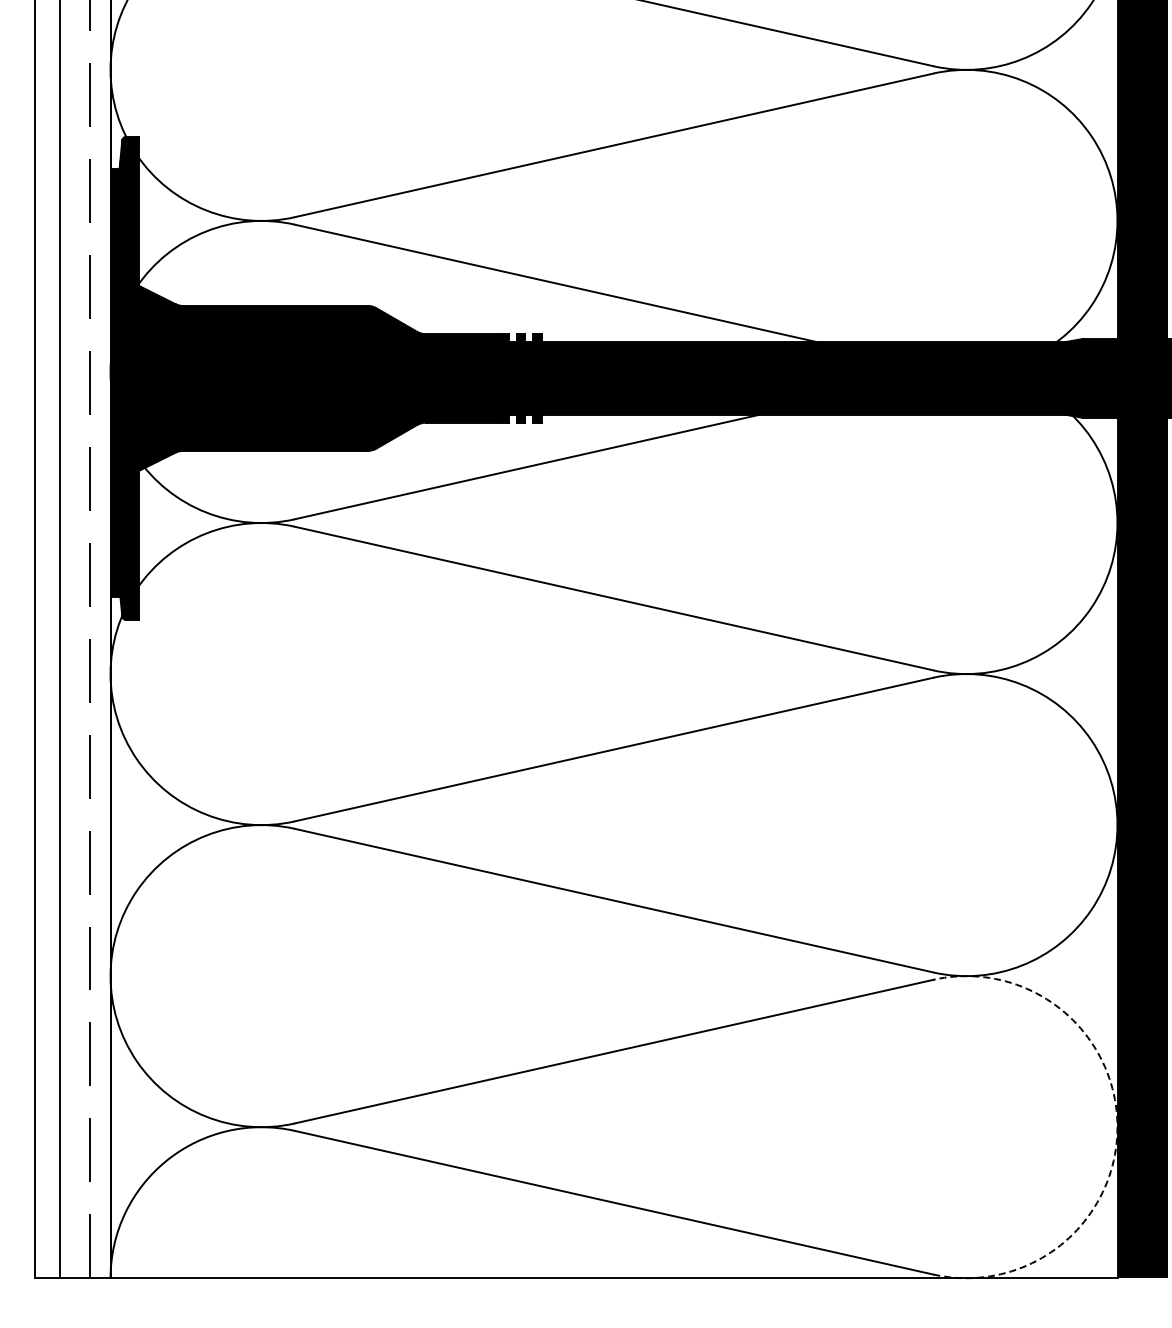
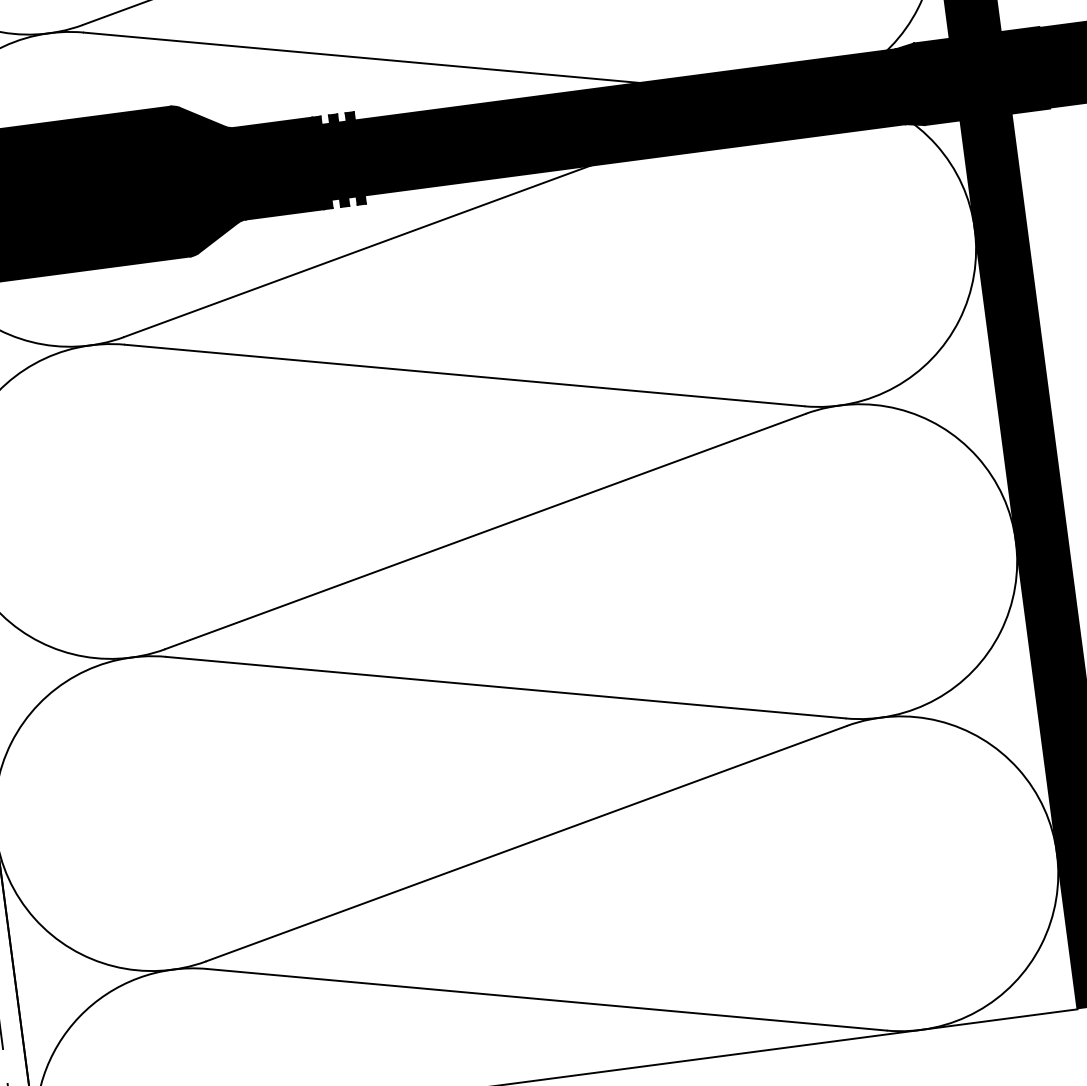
arc: (1117, 1127) -> (1056, 853), dashed -> solid

